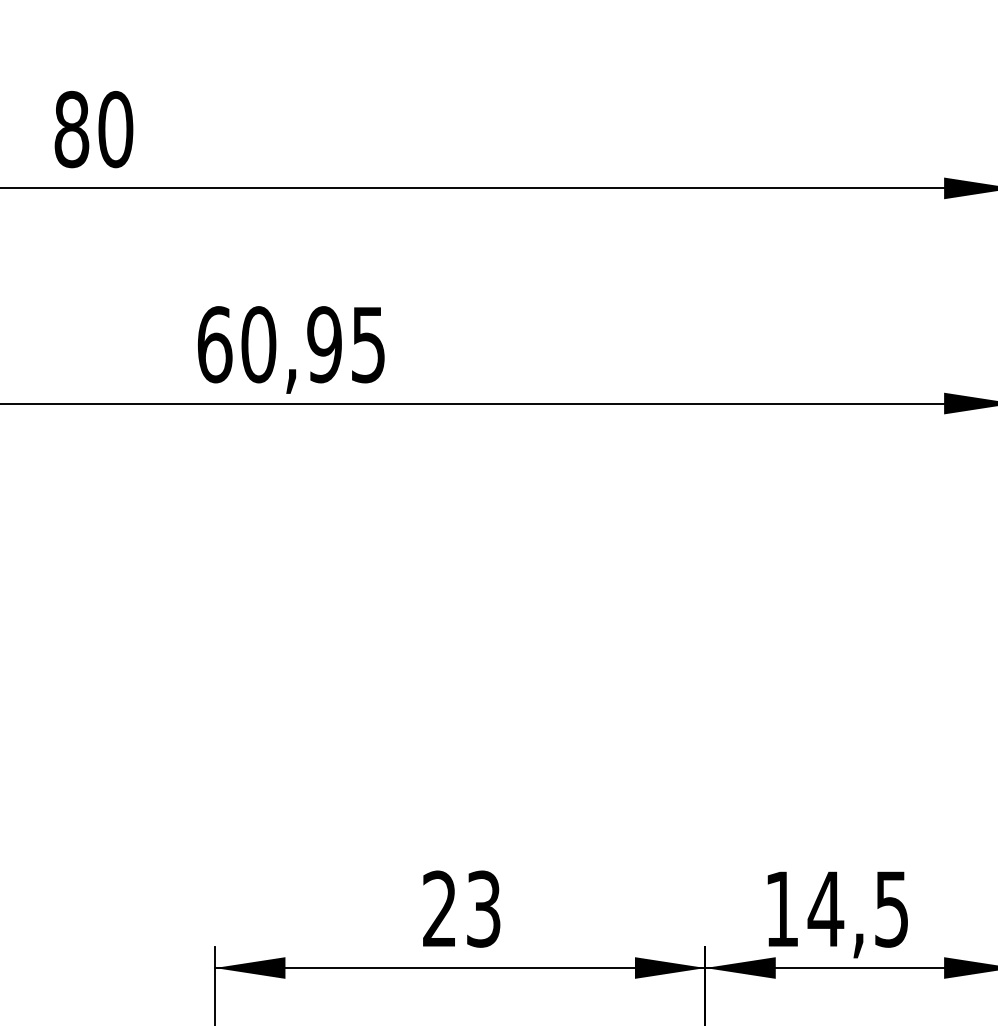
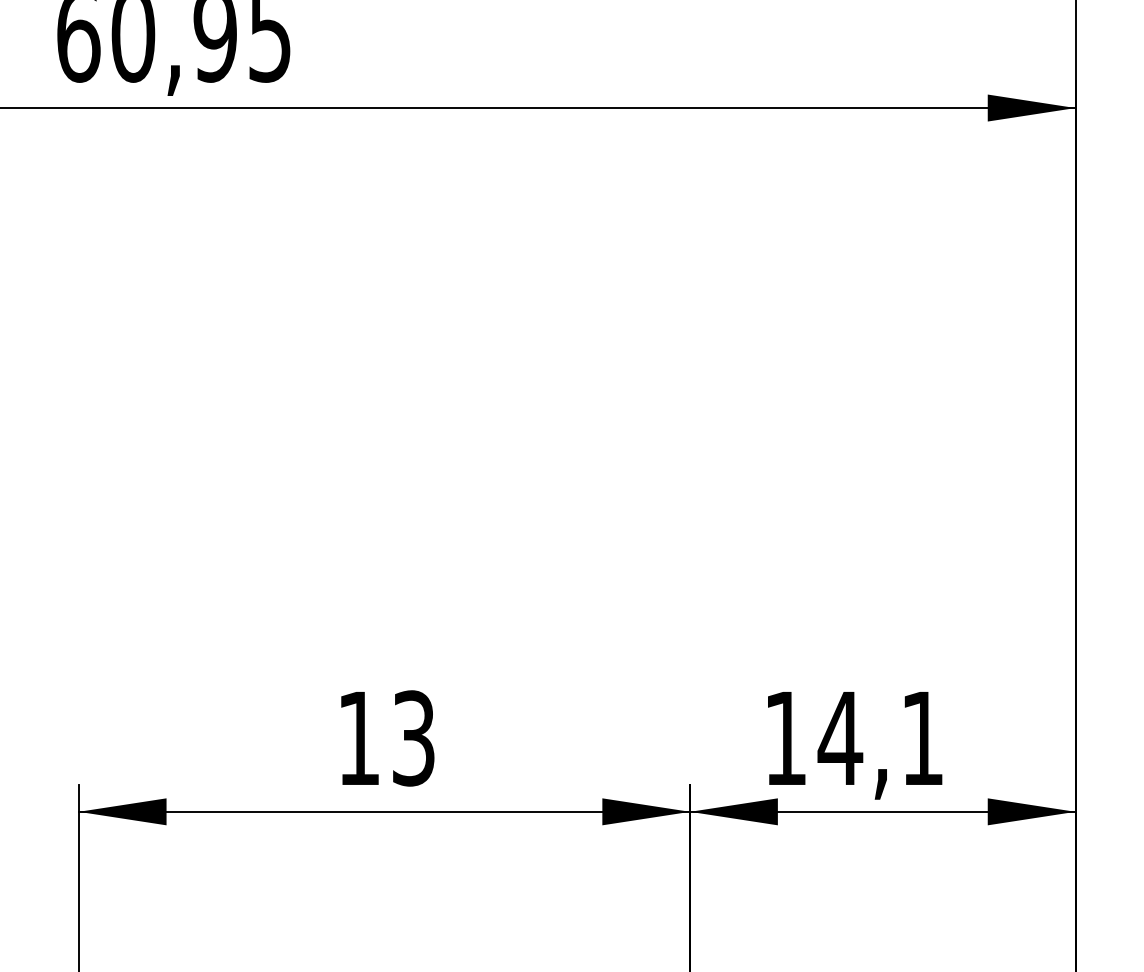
text: (439, 908) -> (358, 737), 23 -> 13
text: (891, 909) -> (922, 738), 14,5 -> 14,1

